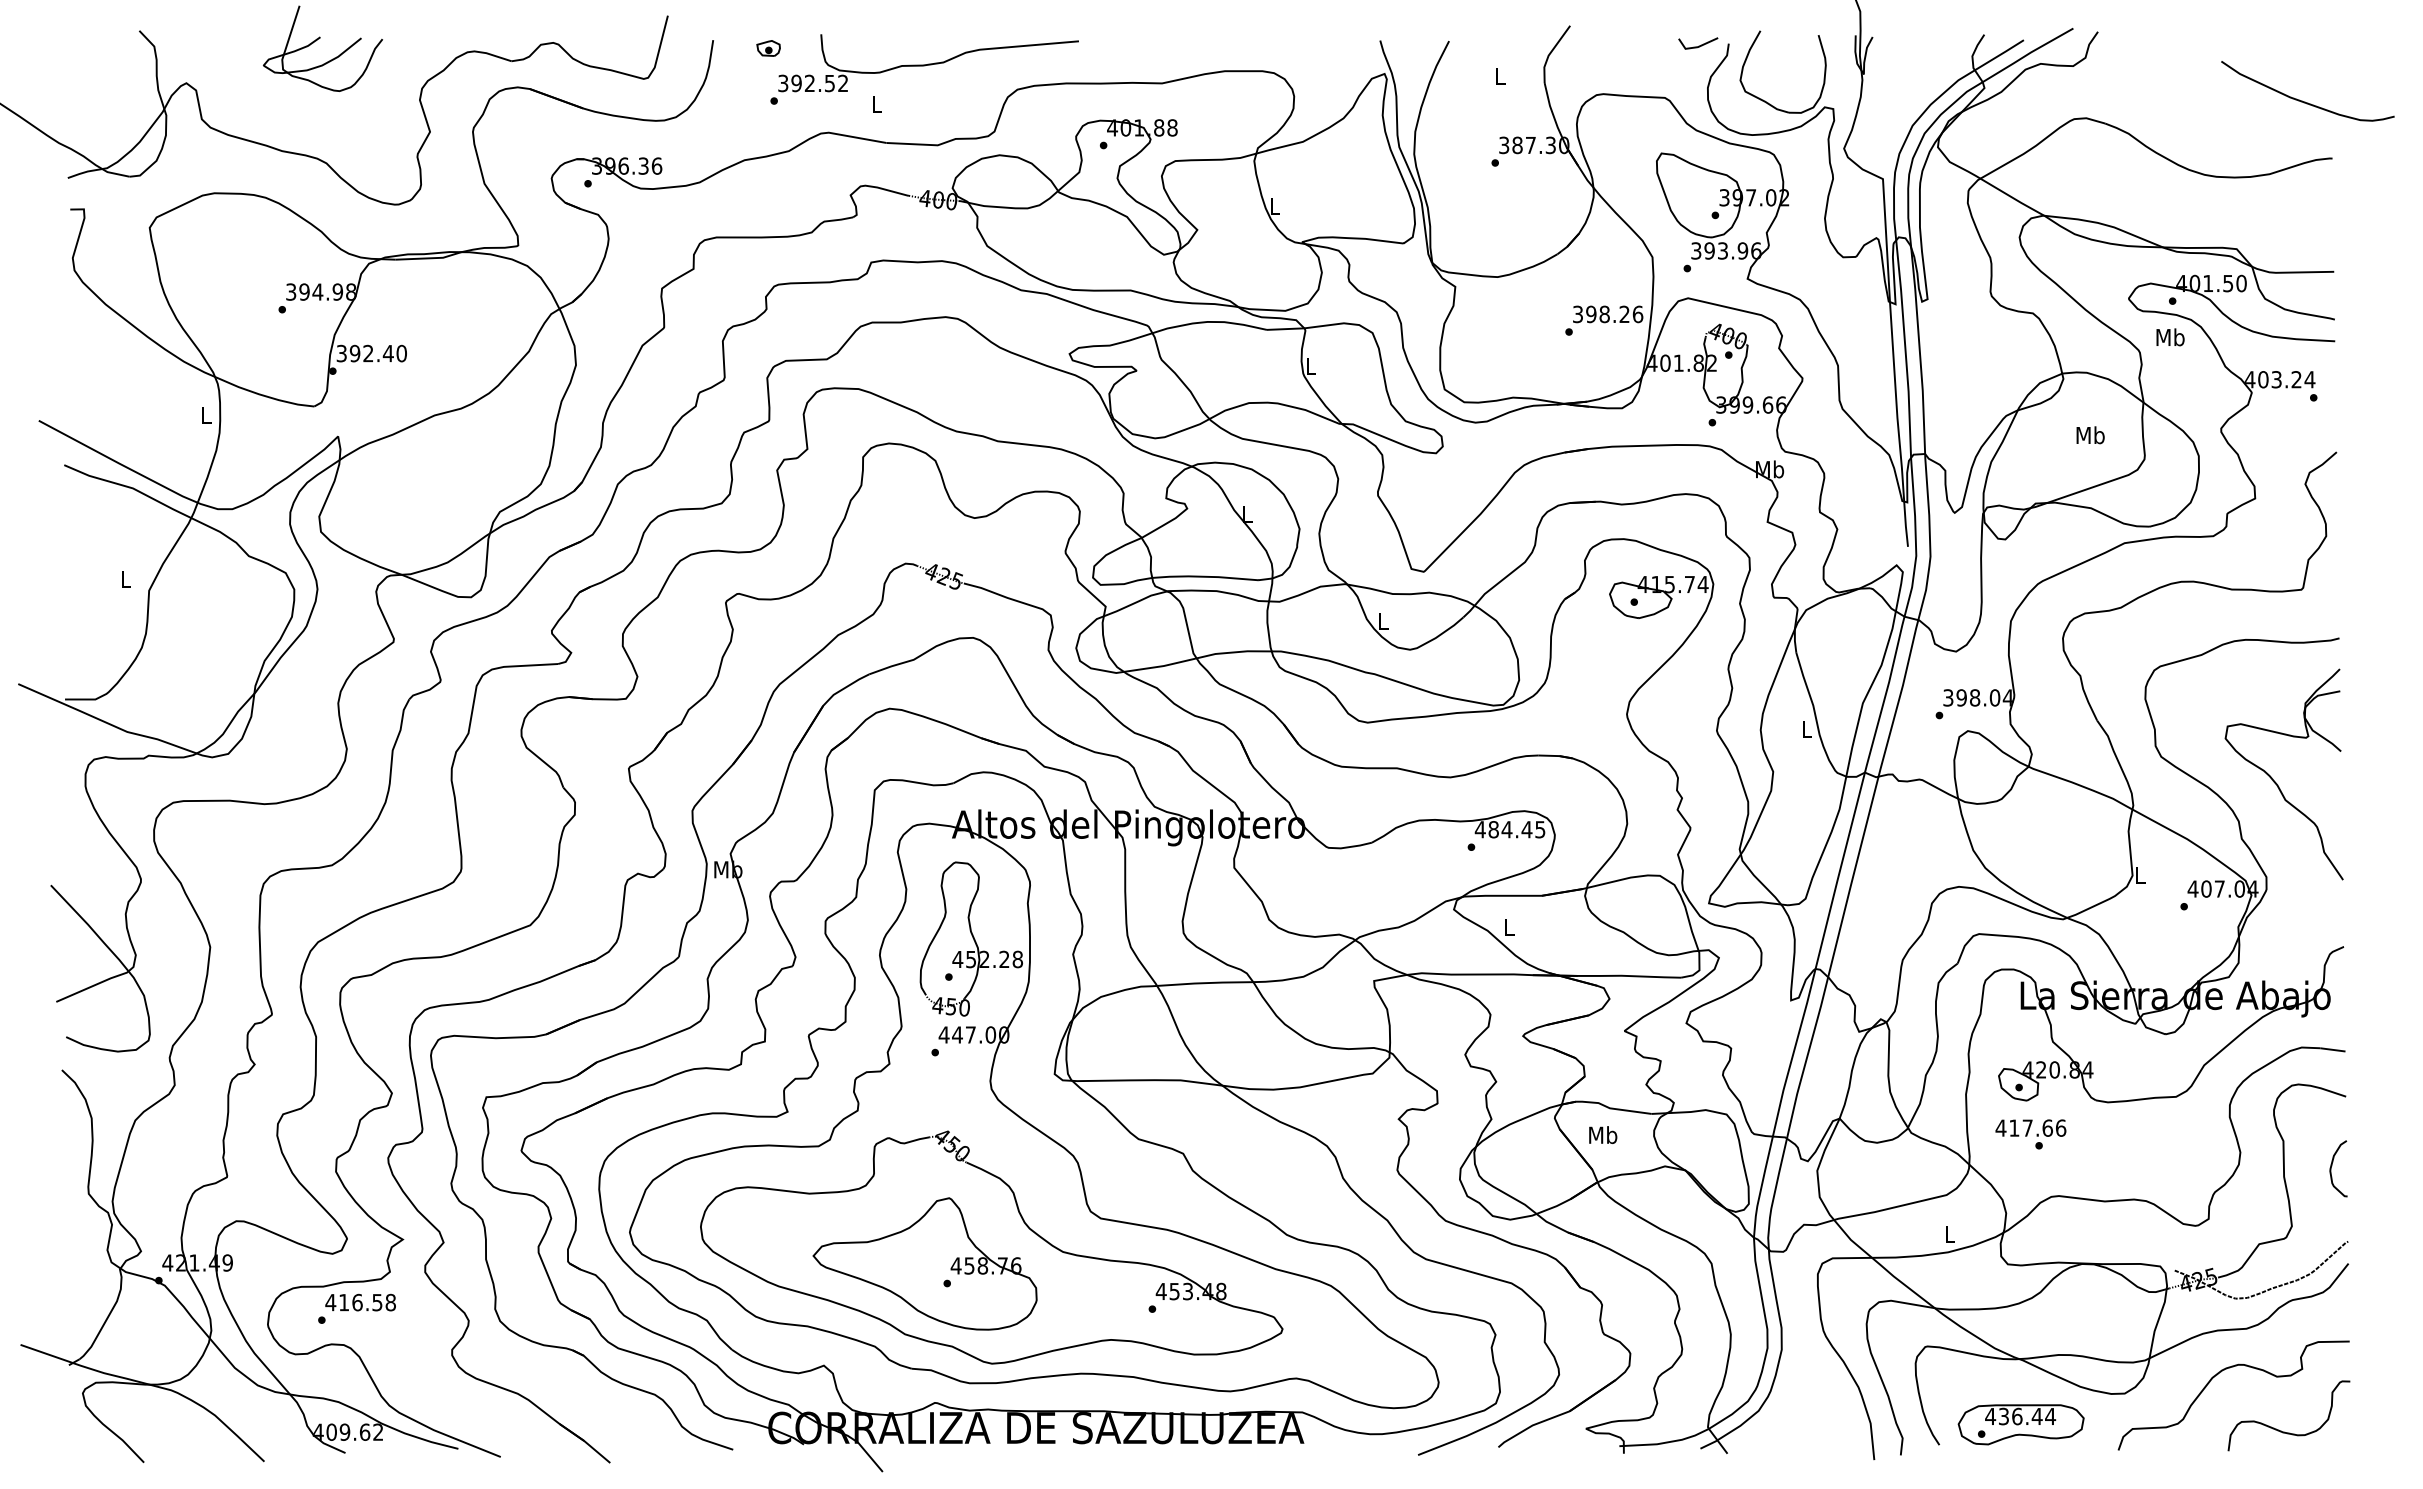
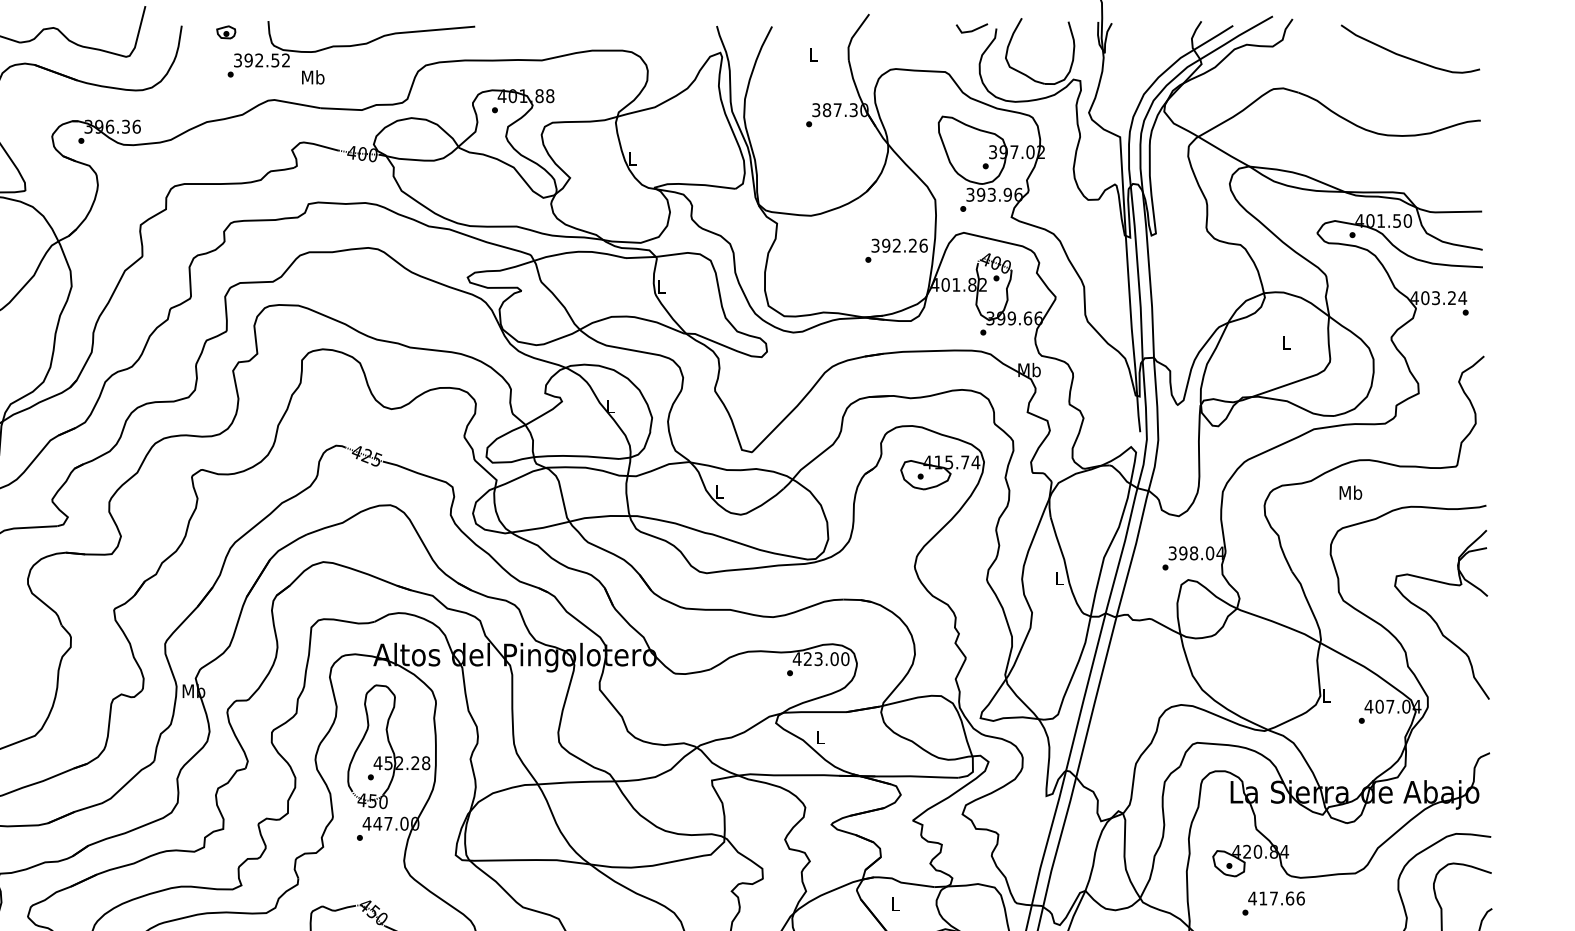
curve: (2305, 101) -> (1408, 57), moved
text: (877, 104) -> (313, 77), L -> Mb
text: (1604, 314) -> (896, 245), 398.26 -> 392.26
text: (2170, 337) -> (1350, 492), moved
text: (2090, 435) -> (1286, 342), Mb -> L
text: (1516, 829) -> (826, 658), 484.45 -> 423.00
text: (2030, 1127) -> (1276, 898), moved
text: (1603, 1135) -> (895, 904), Mb -> L

